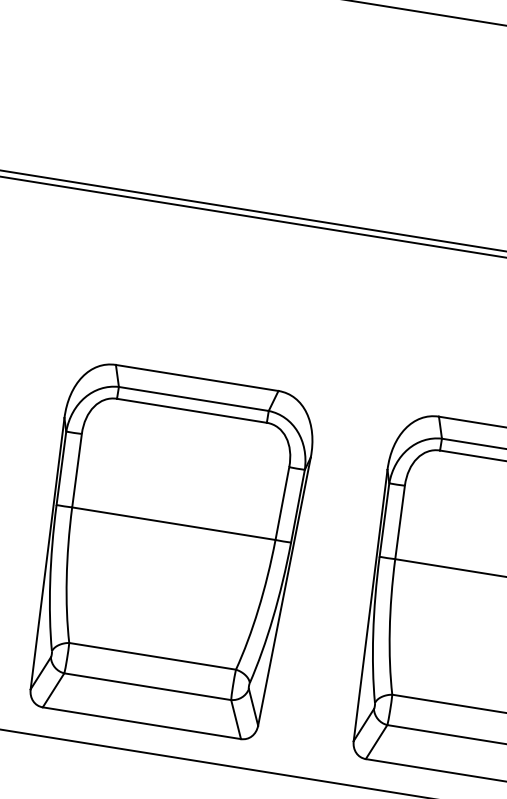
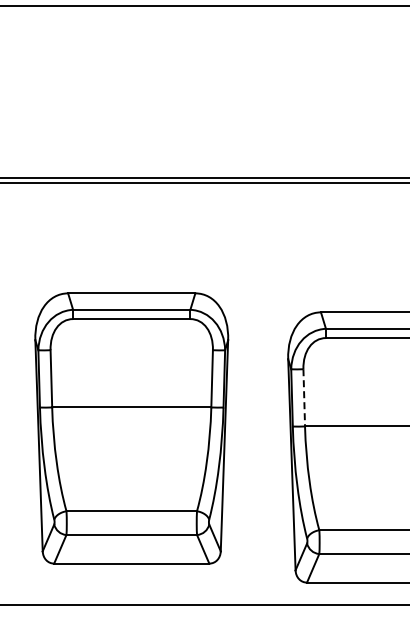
line: (400, 522) -> (304, 397), solid -> dashed
part: (169, 550) -> (131, 428), moved

